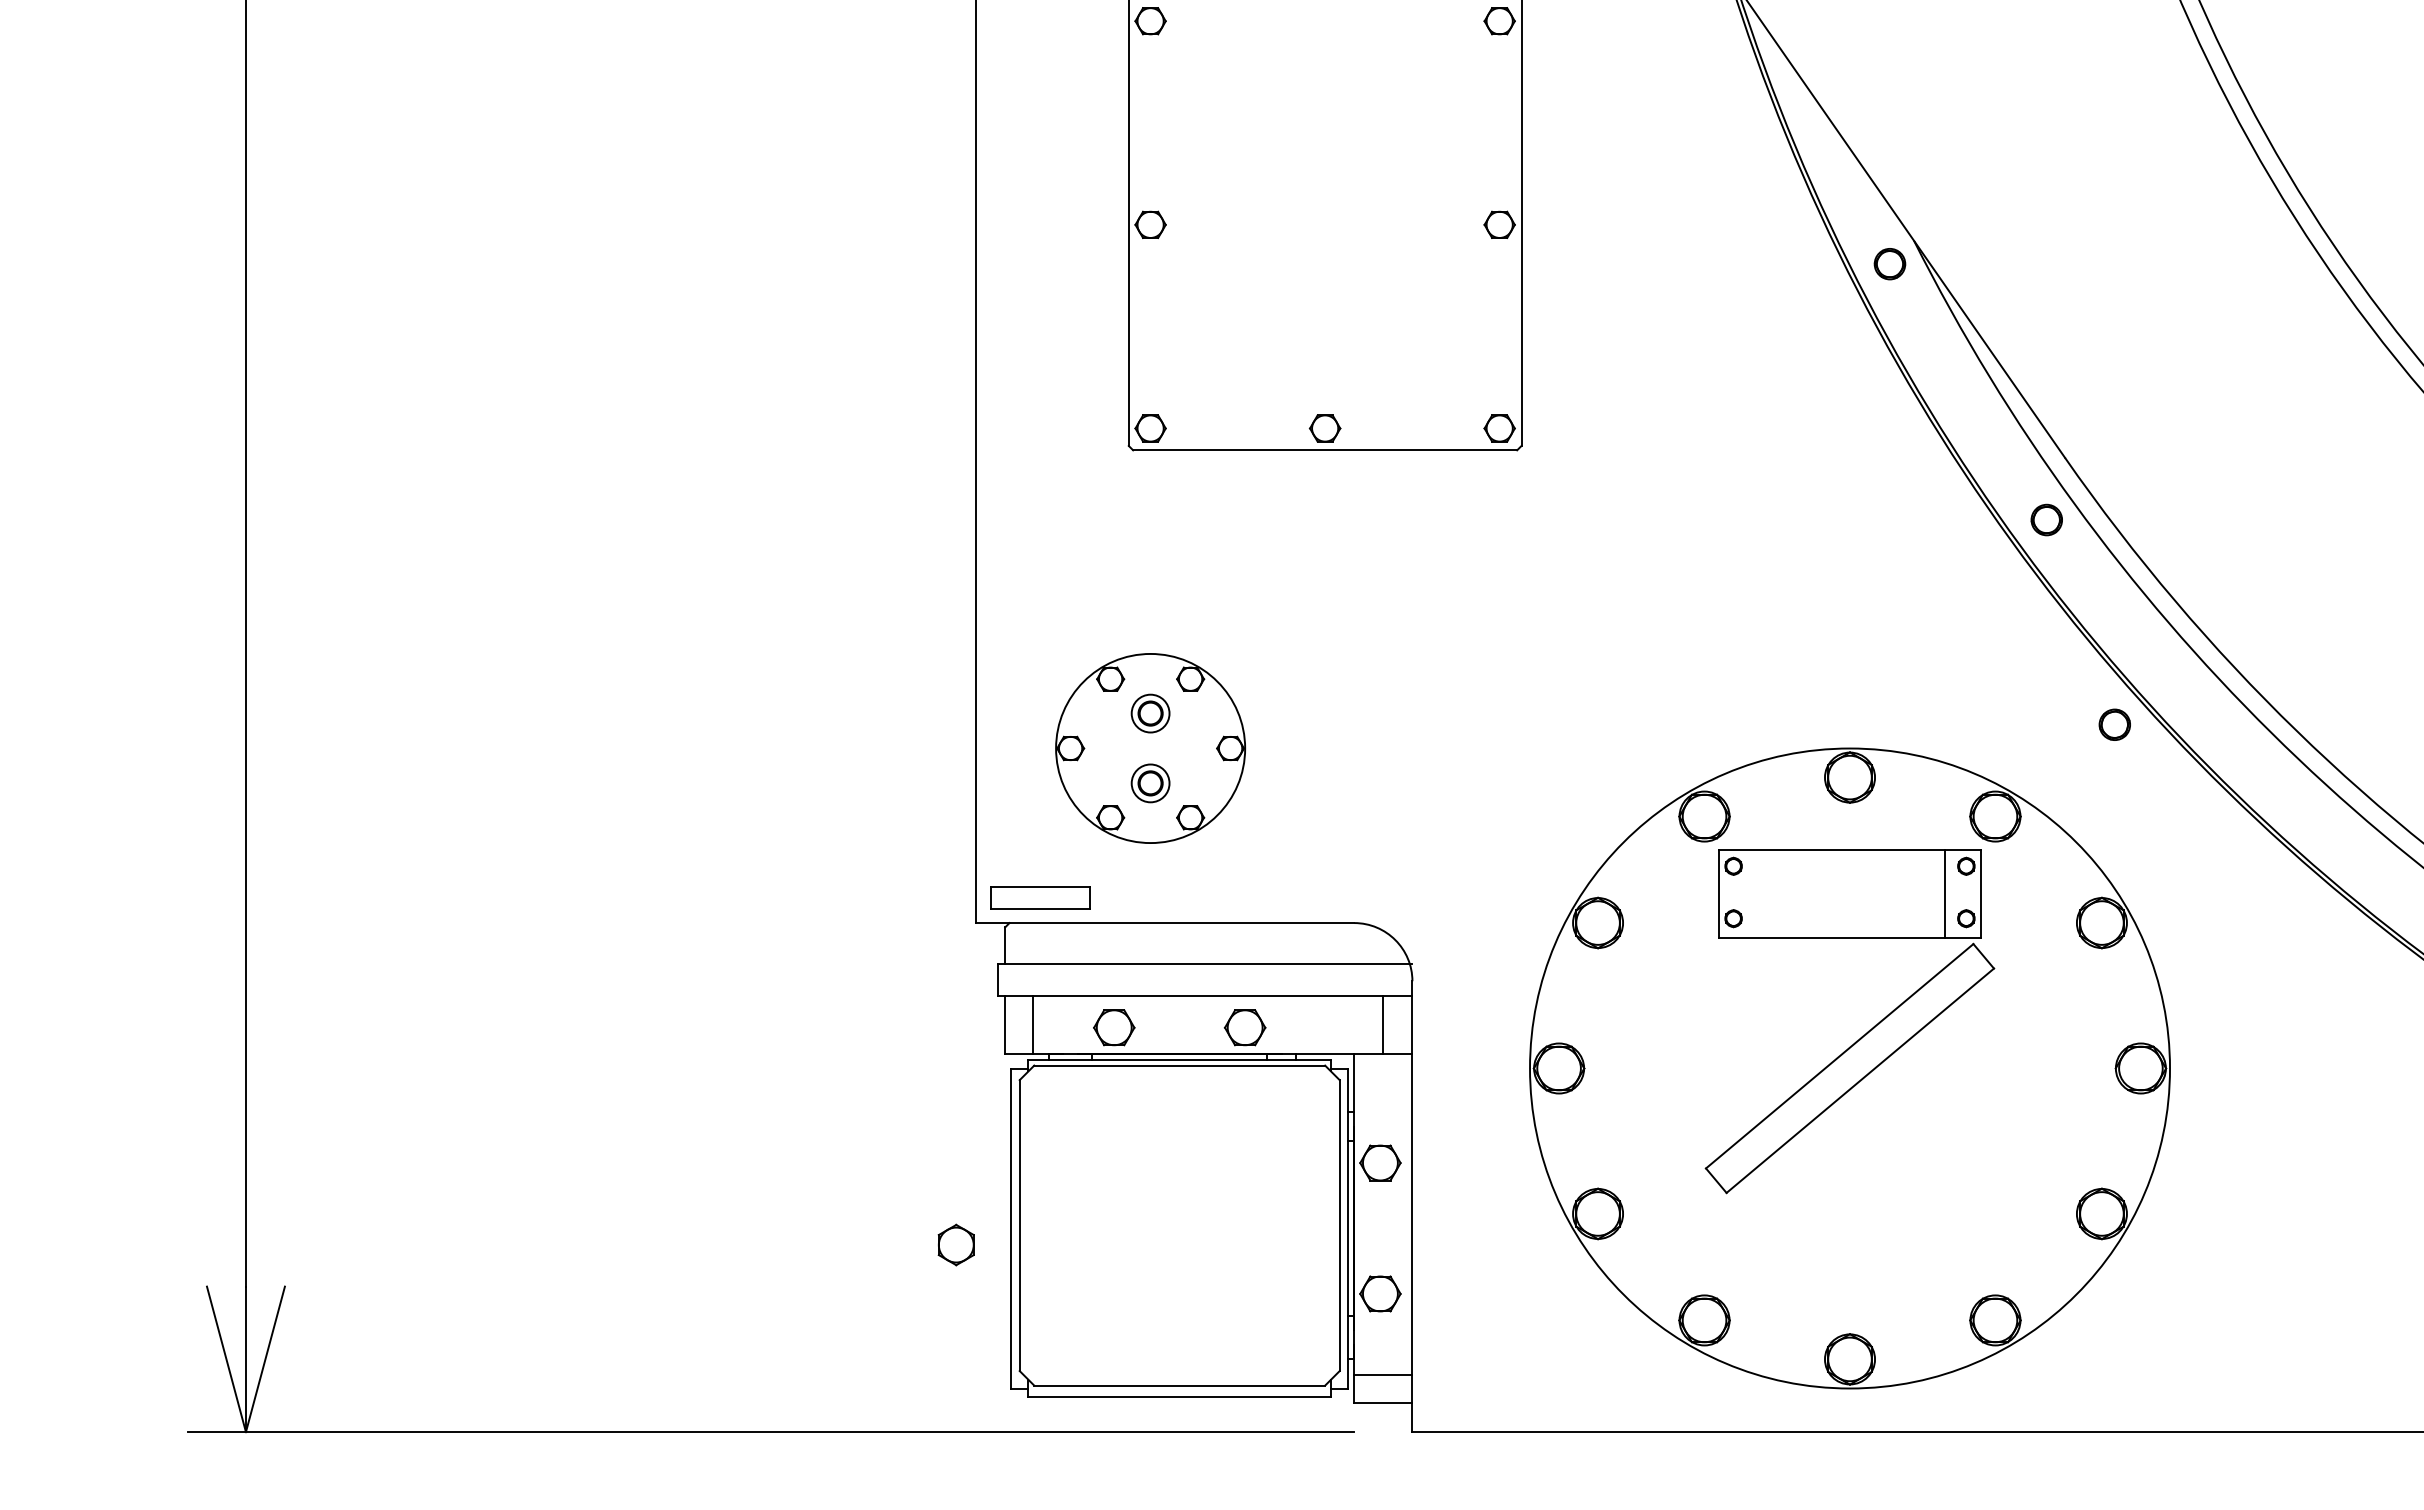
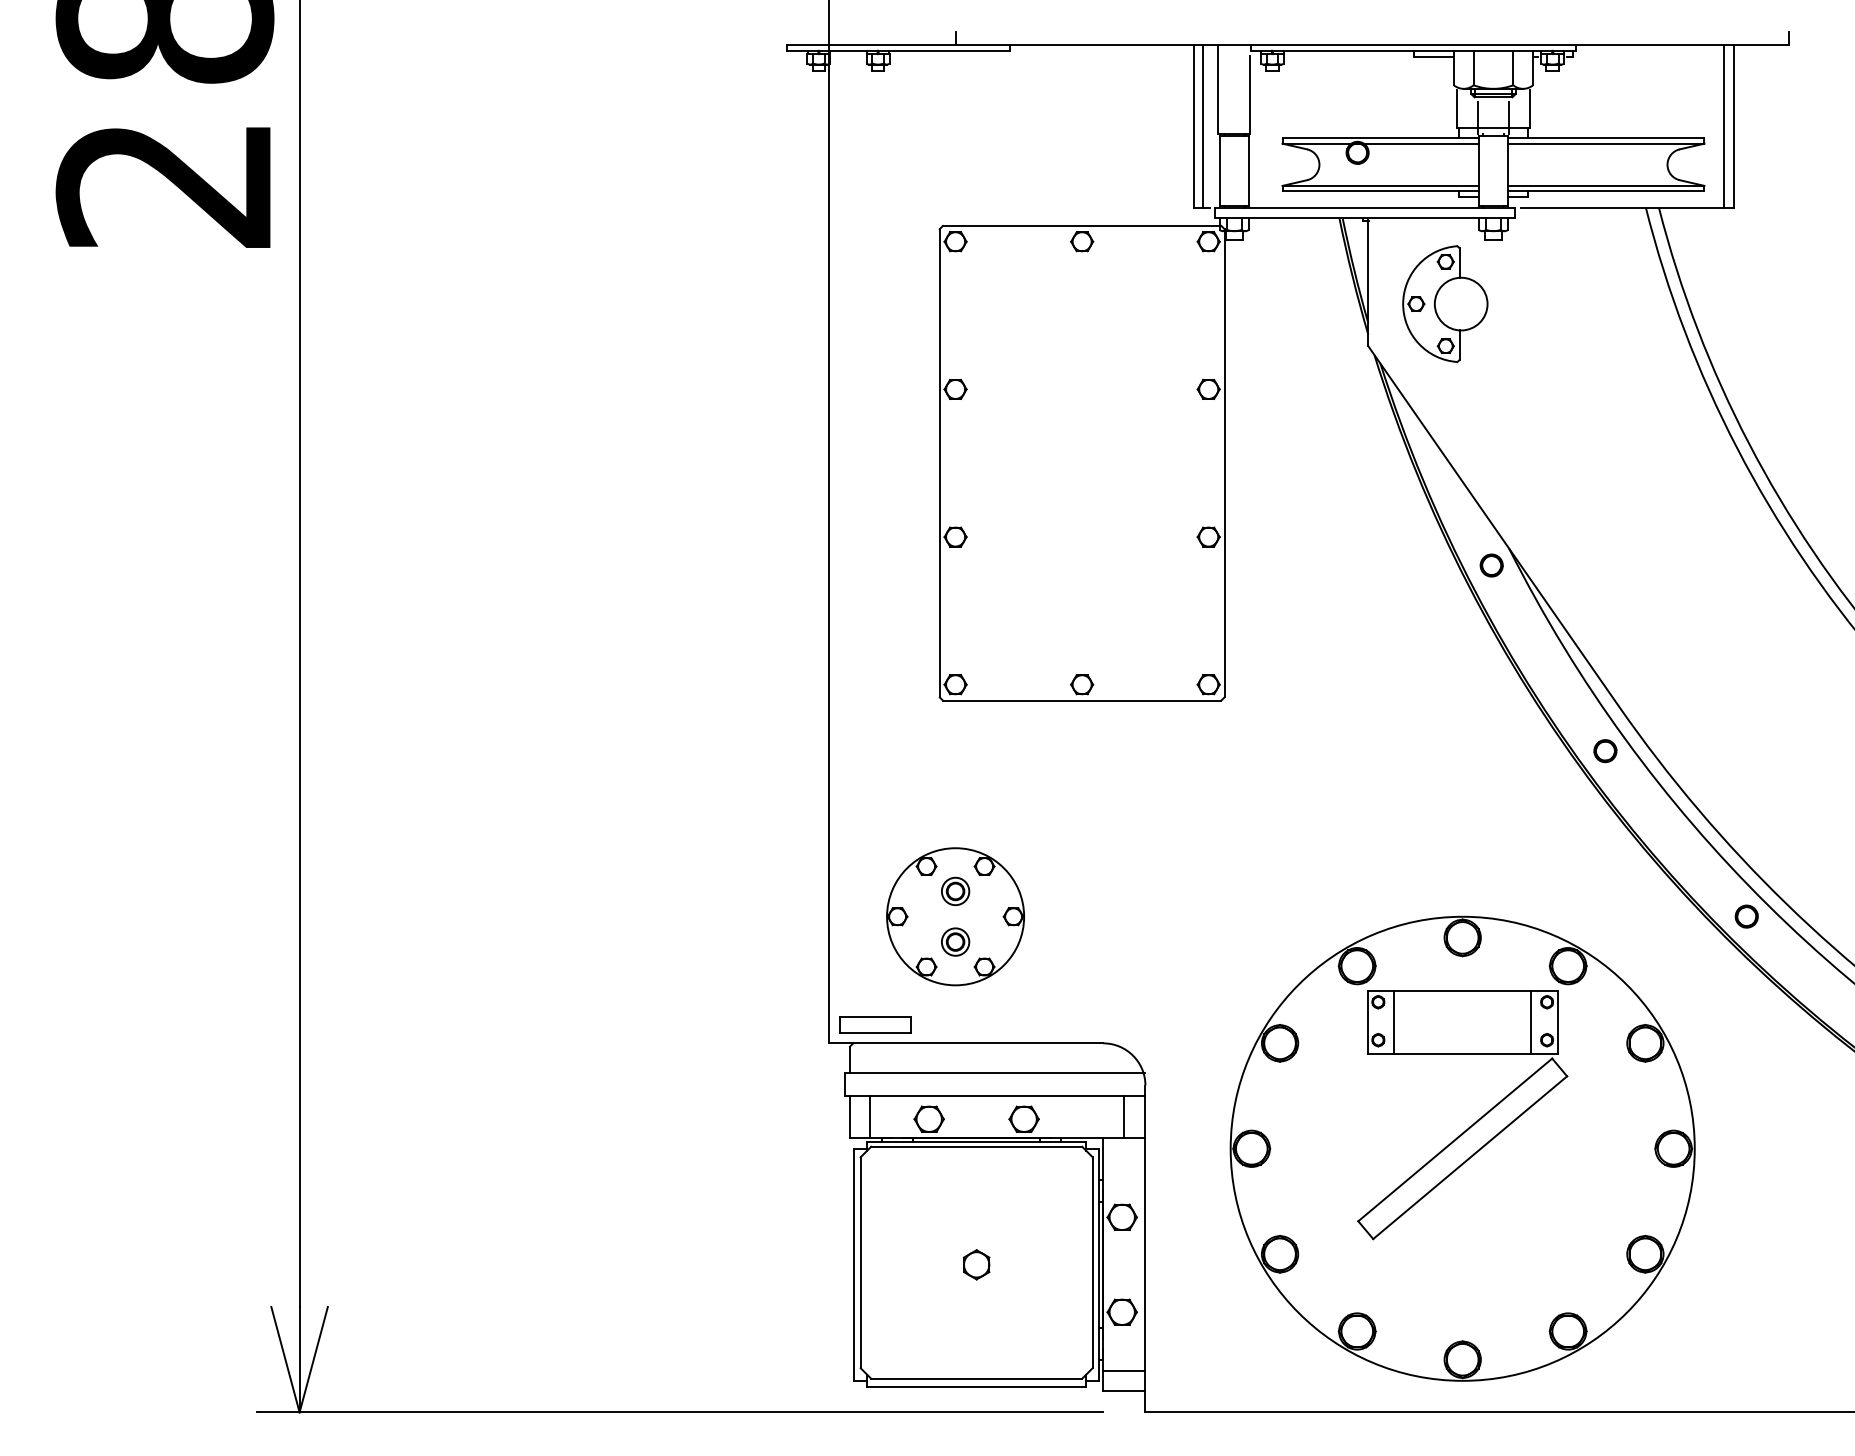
part: (2114, 724) -> (1746, 916), moved
line: (1755, 892) -> (1394, 1021), added
part: (956, 1244) -> (976, 1264), moved

